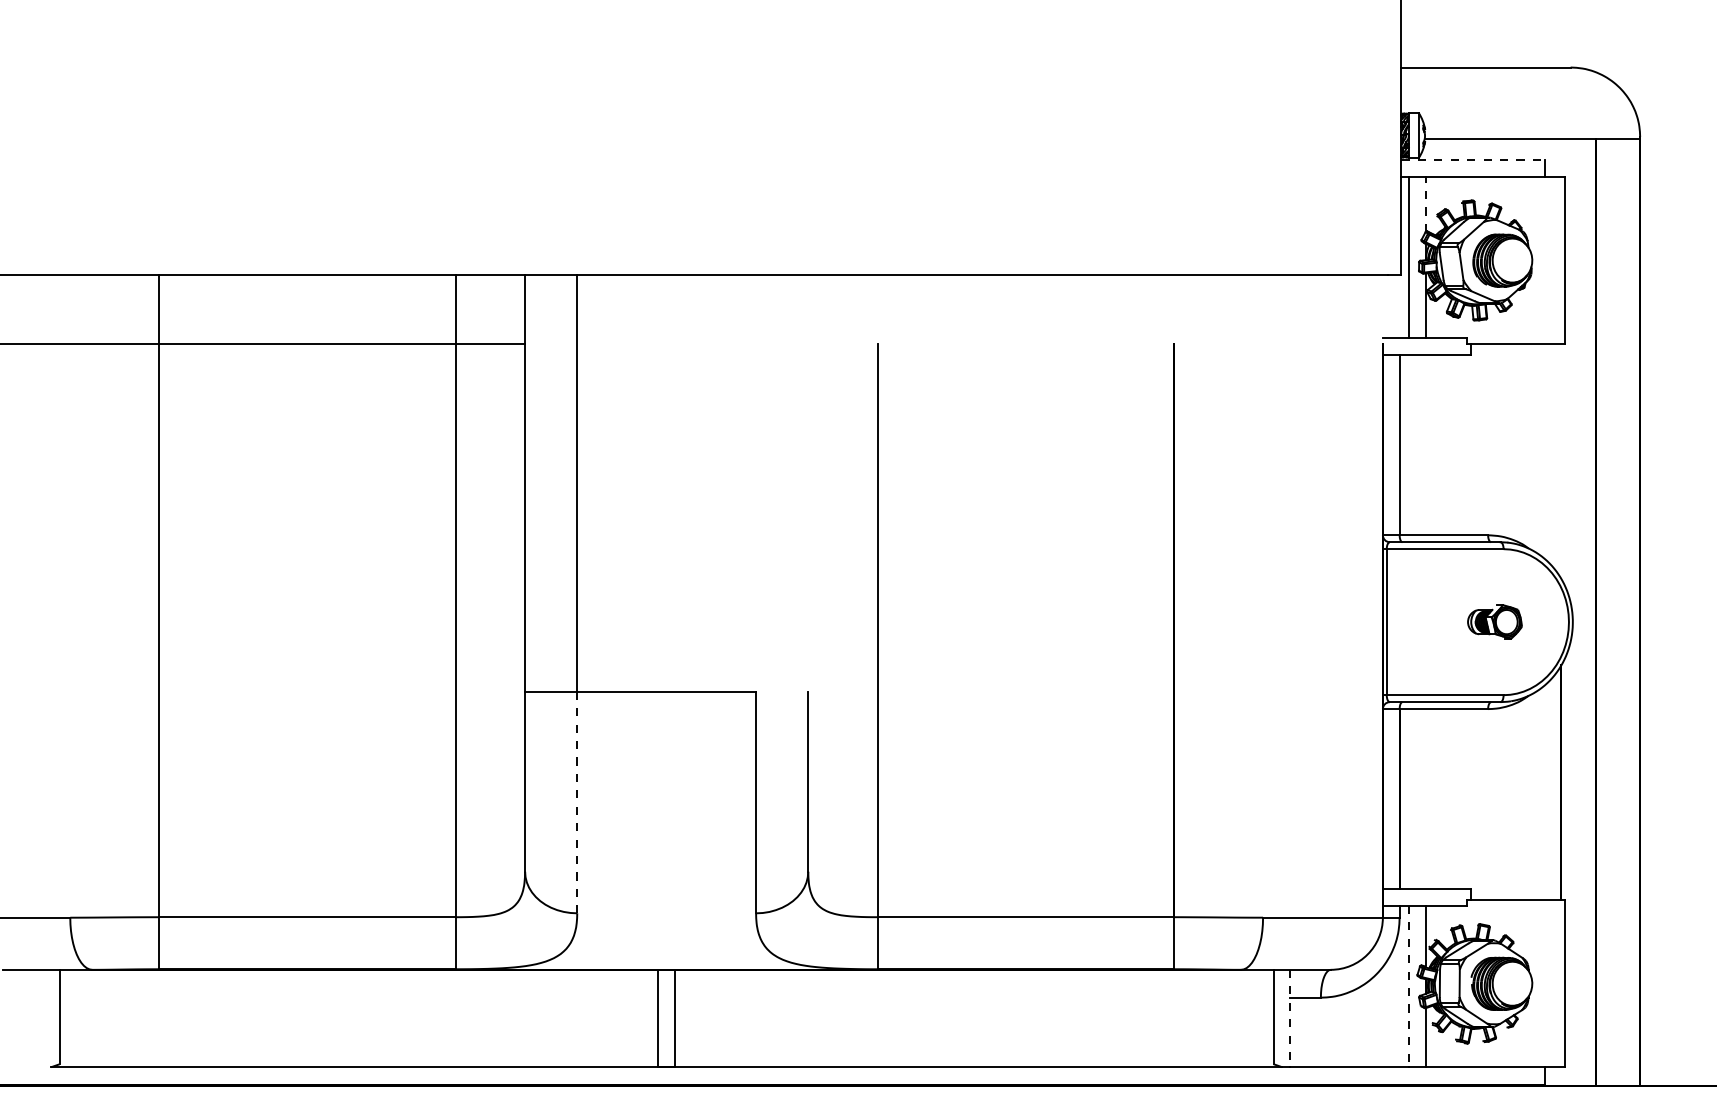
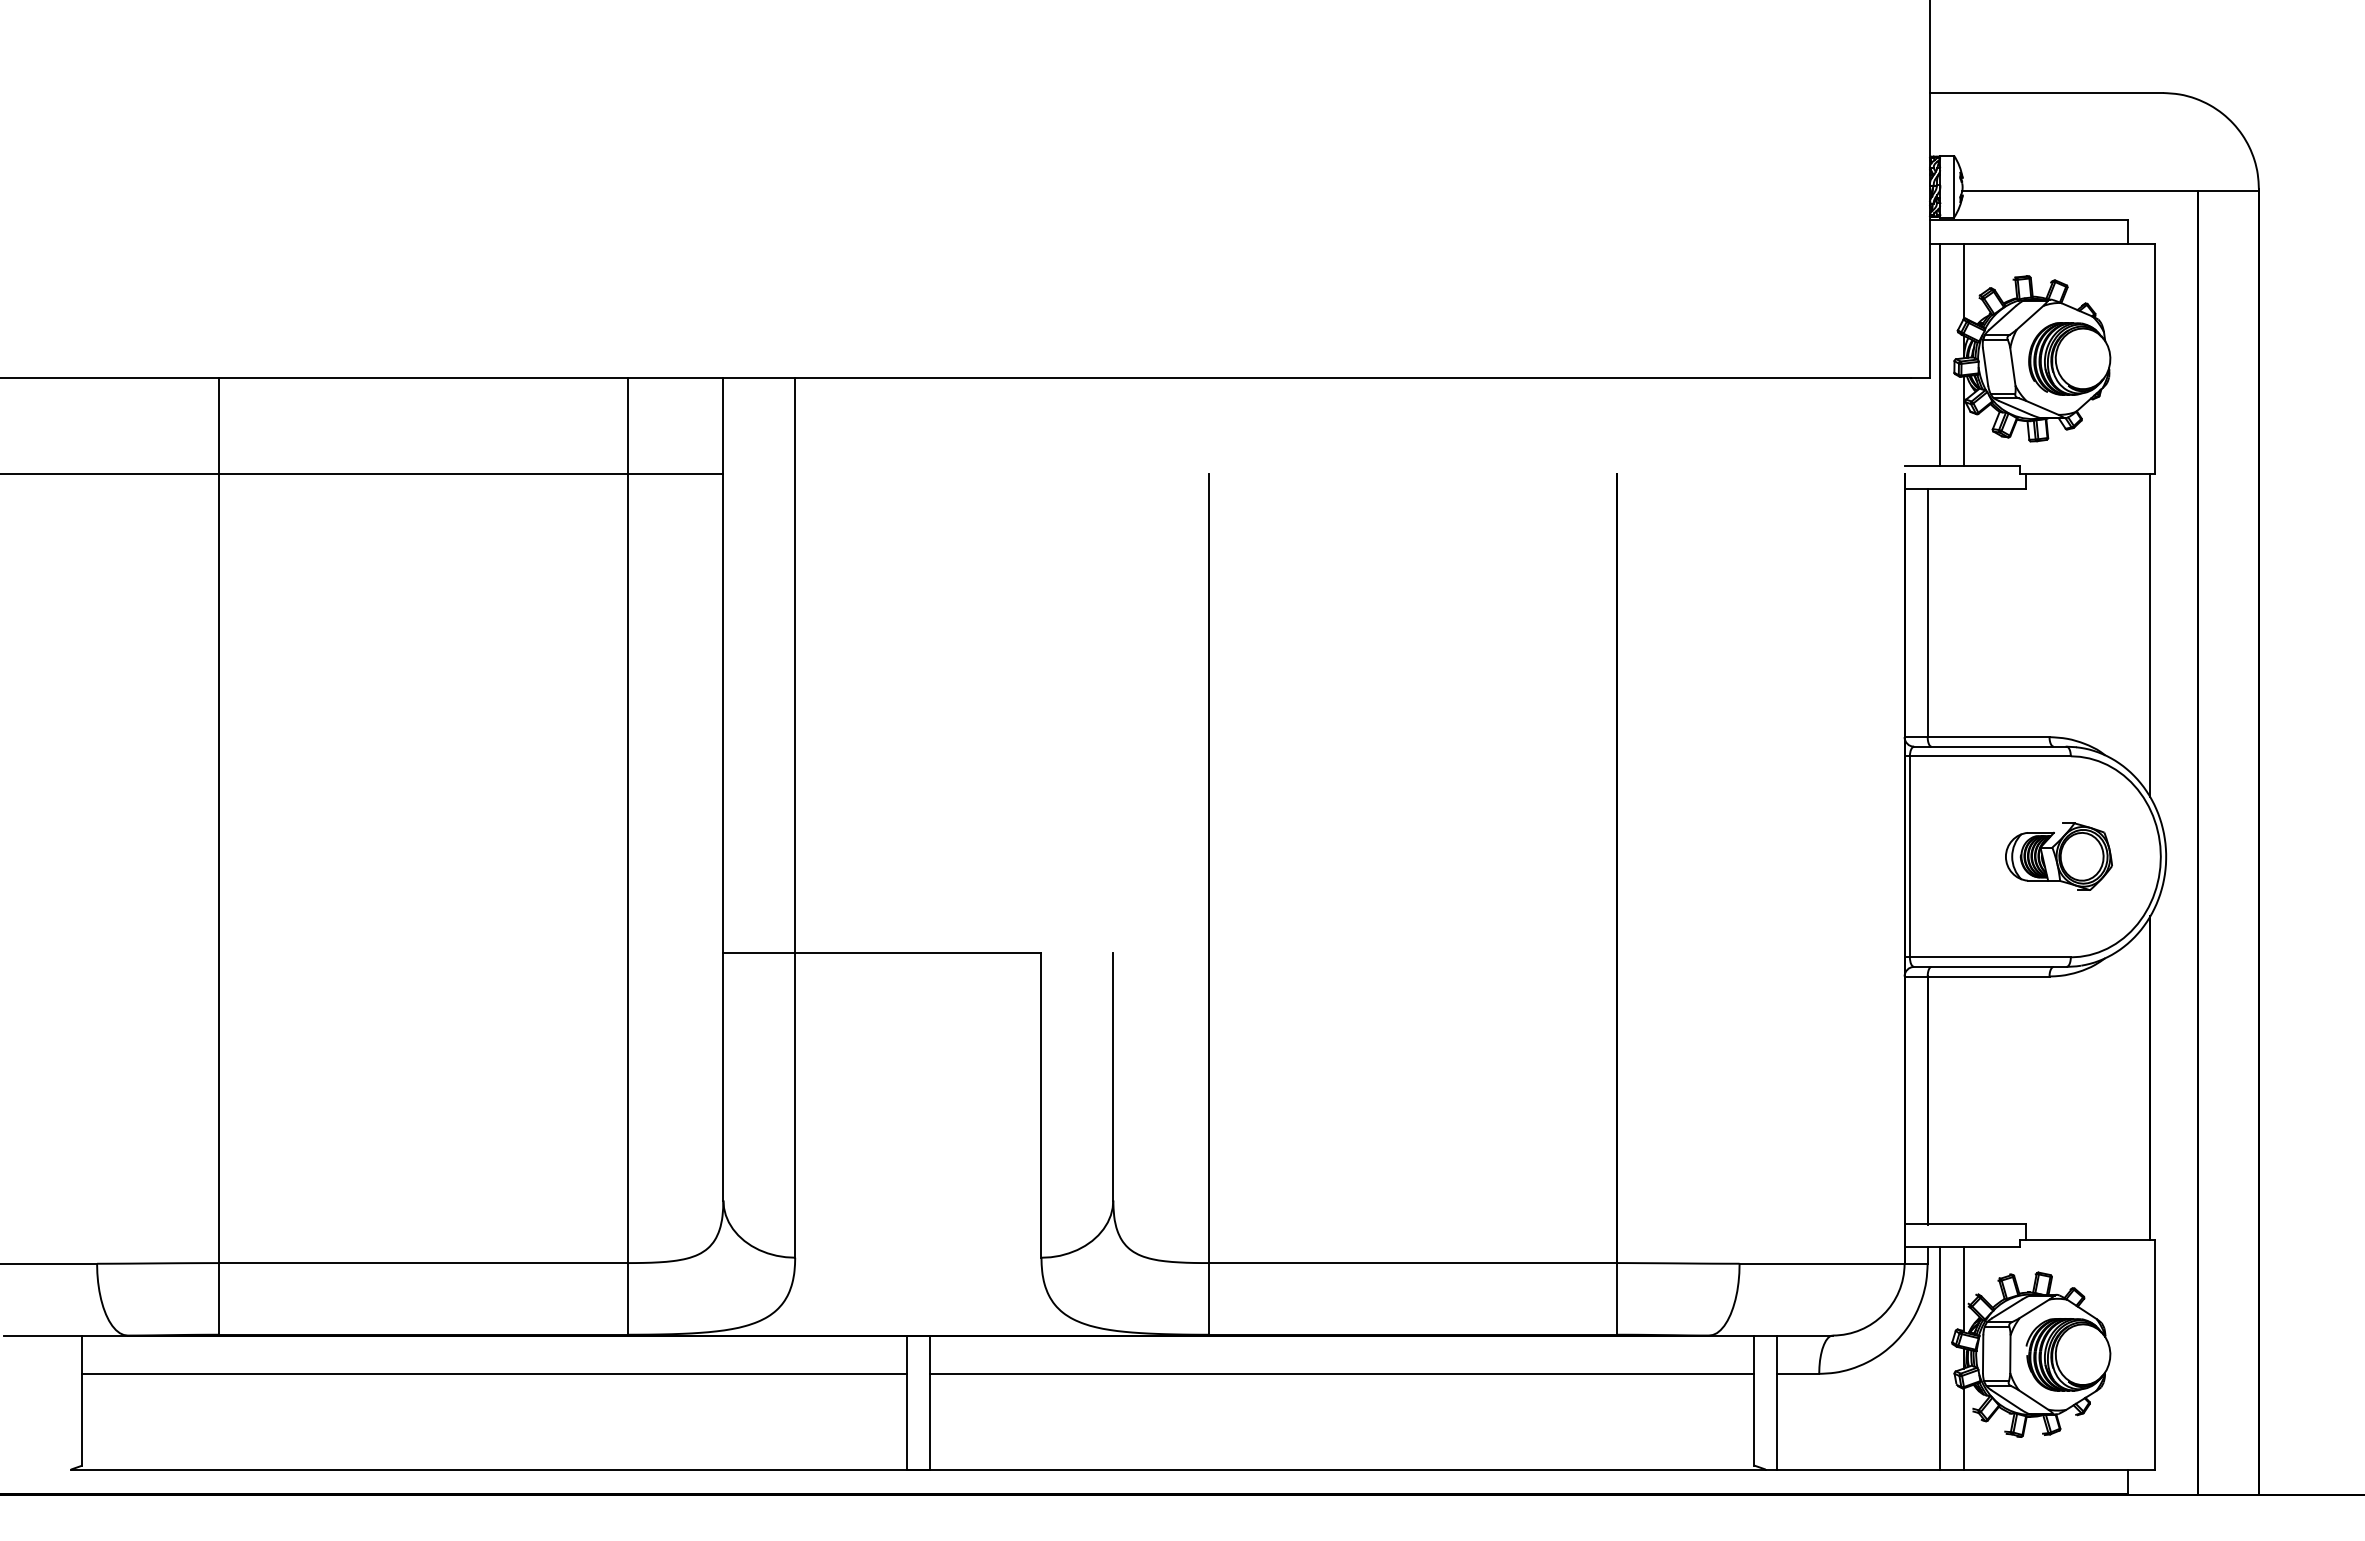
line: (1472, 160) -> (2028, 220), dashed -> solid
line: (1425, 204) -> (1963, 281), dashed -> solid
line: (1561, 461) -> (2150, 635), added
part: (1494, 621) -> (2058, 856), size x1.43
line: (577, 802) -> (795, 1105), dashed -> solid
line: (1408, 987) -> (1939, 1359), dashed -> solid
line: (358, 997) -> (494, 1373), added
line: (973, 997) -> (1341, 1373), added
line: (1290, 1019) -> (1777, 1403), dashed -> solid

